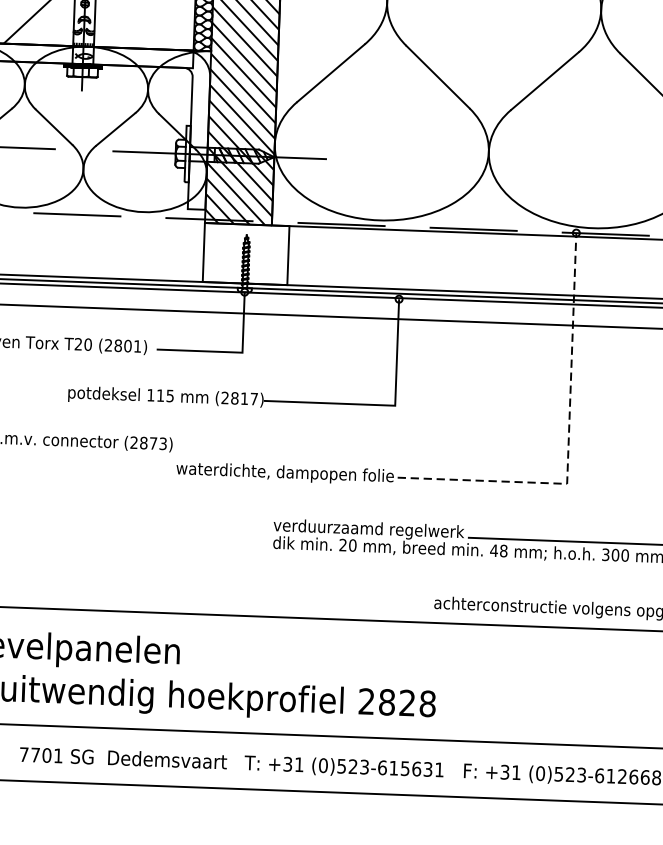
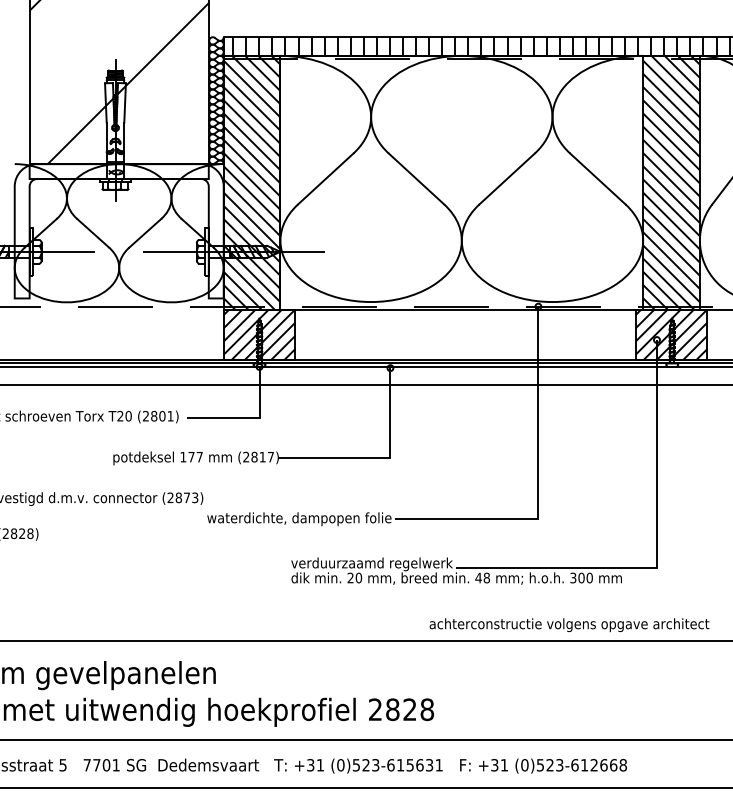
hatch: (246, 253) -> (259, 334), added
text: (165, 396) -> (195, 457), 115 -> 177
line: (568, 444) -> (538, 485), dashed -> solid

